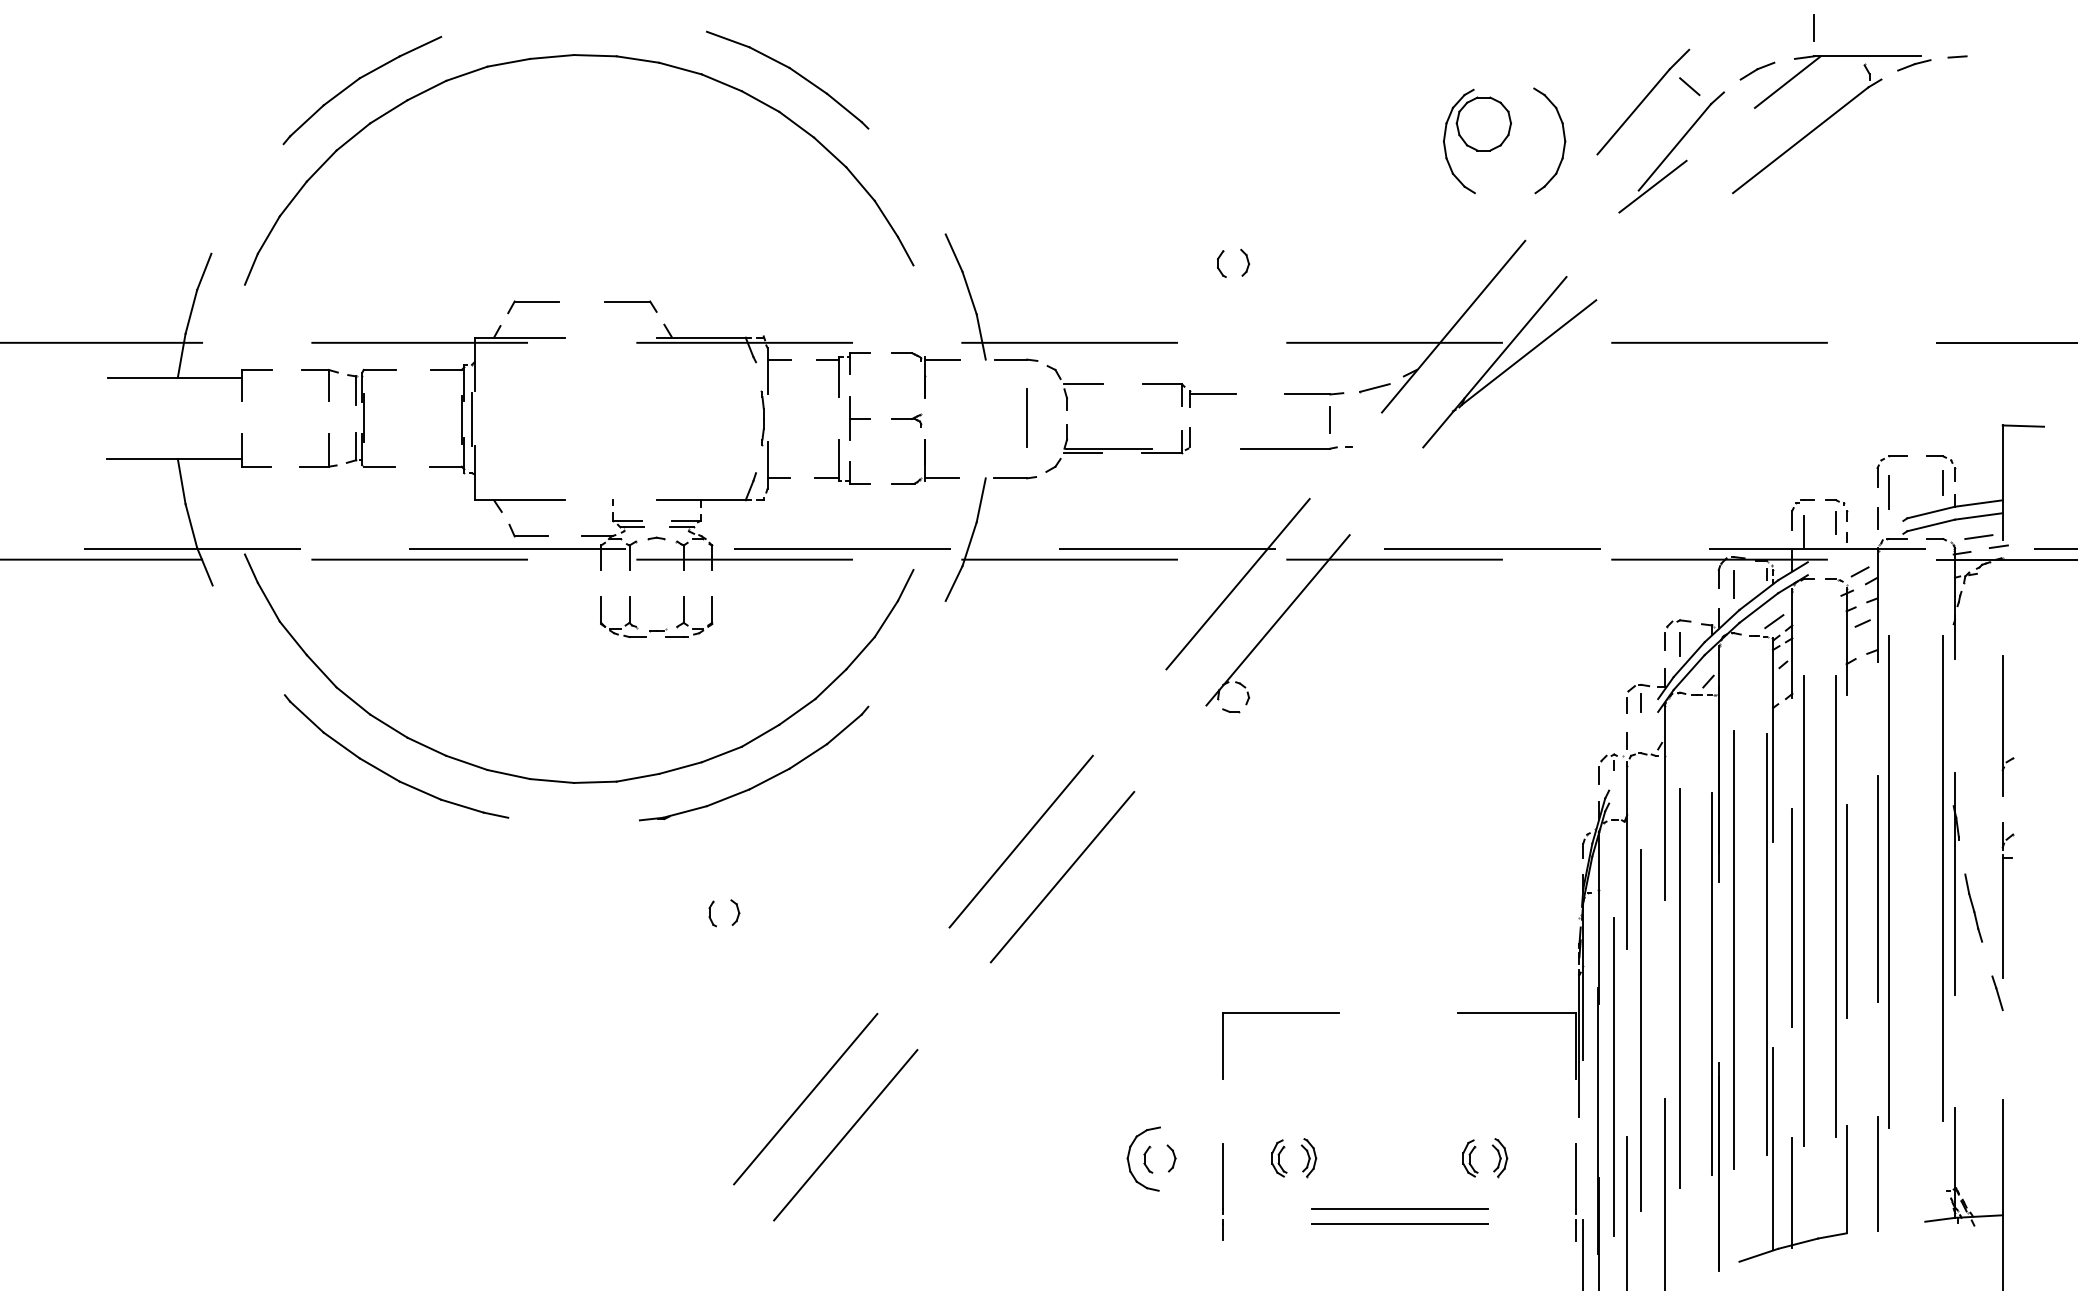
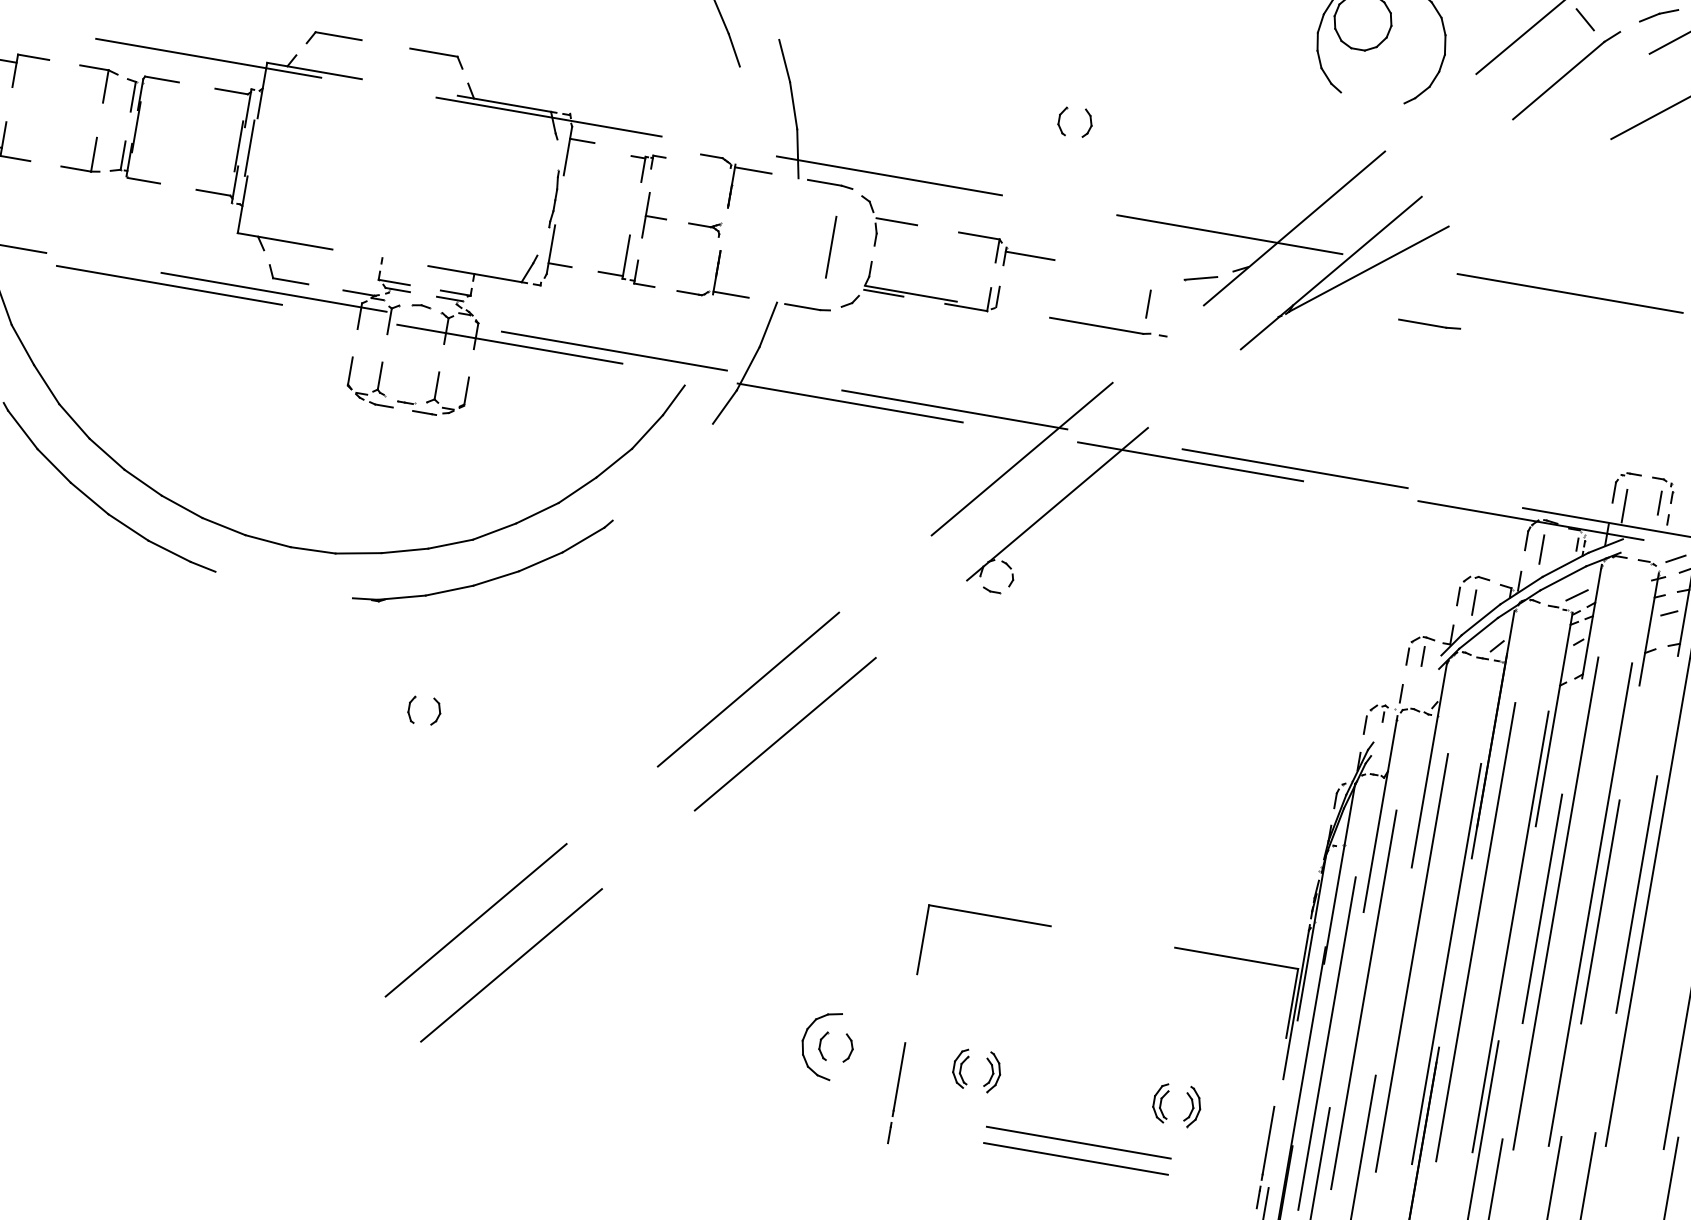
line: (1652, 186) -> (1528, 117), removed
part: (843, 374) -> (646, 168), size x0.6
part: (1314, 393) -> (1429, 323), moved

